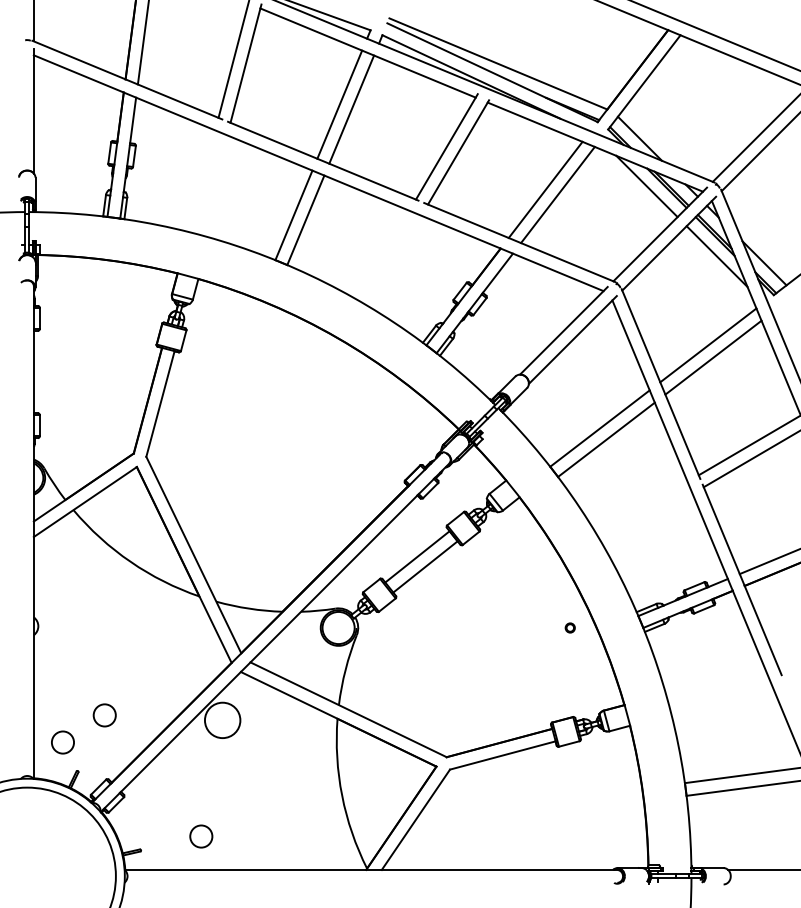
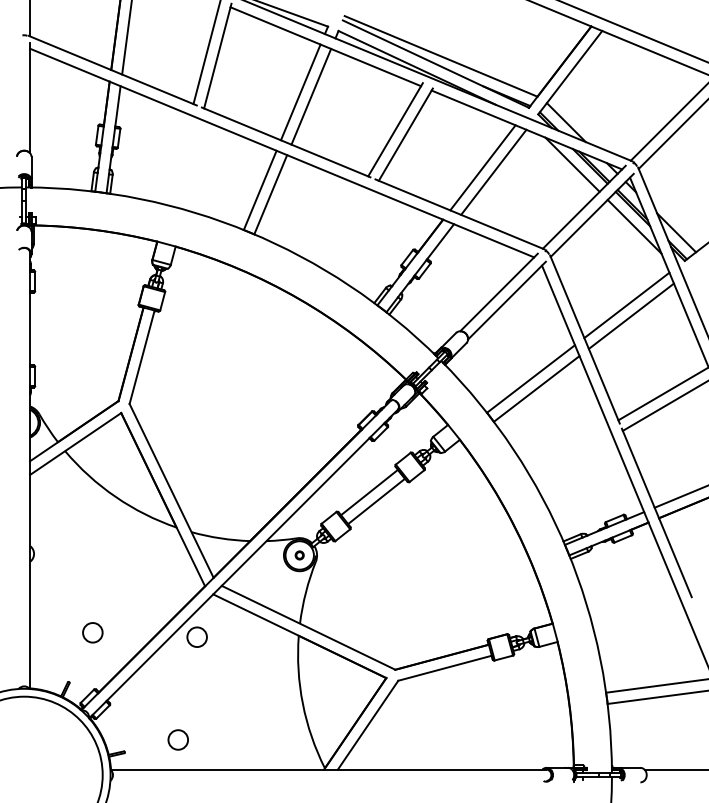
part: (570, 628) -> (299, 555), moved
circle: (221, 720) -> (196, 637), size x0.62
circle: (62, 742) -> (55, 656), removed

